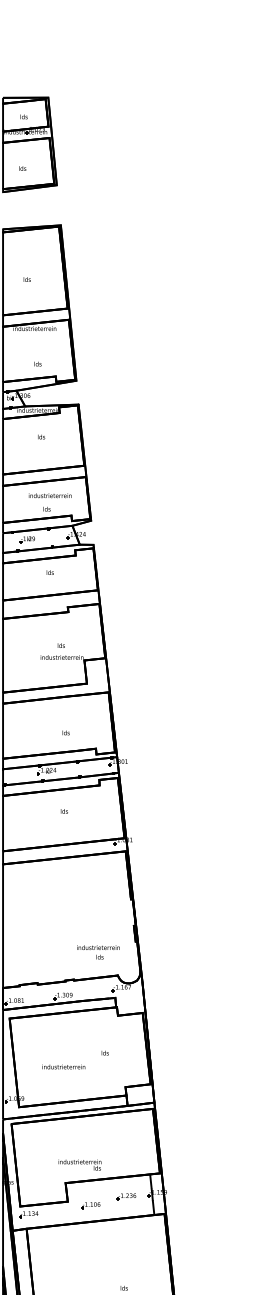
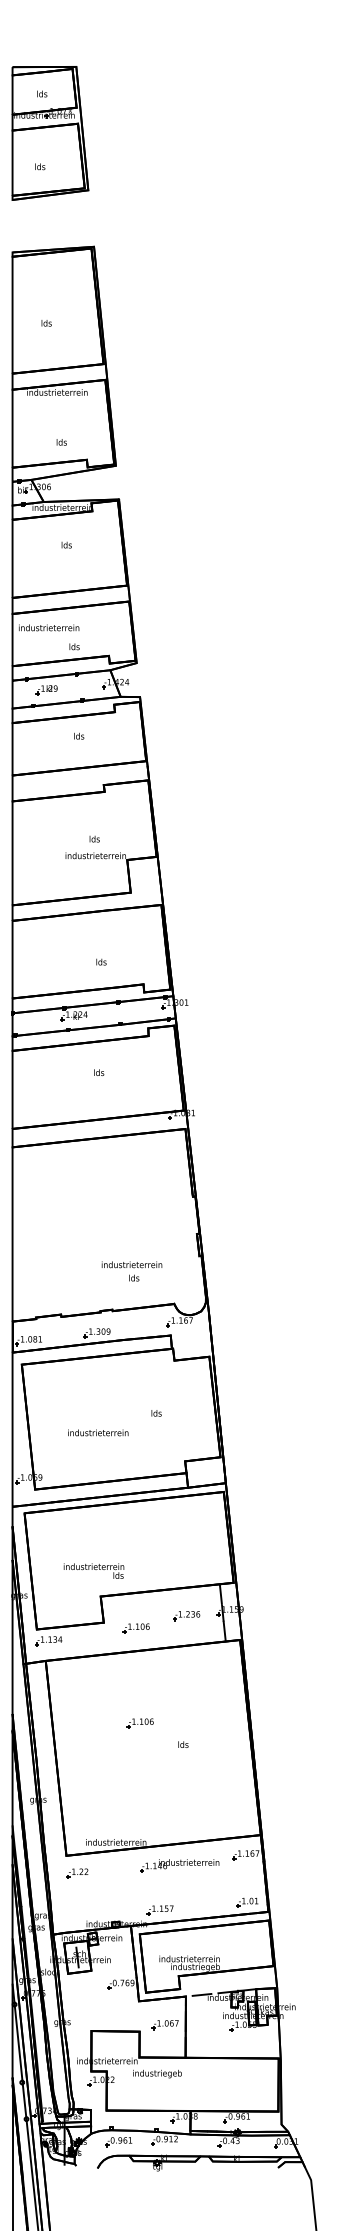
text: (50, 495) -> (49, 627), moved
text: (98, 952) -> (131, 1271), moved
text: (79, 1164) -> (93, 1570), moved
part: (93, 1273) -> (139, 1723), added

